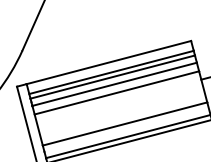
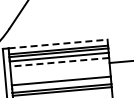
line: (109, 63) -> (58, 44), solid -> dashed
line: (116, 93) -> (59, 62), solid -> dashed

